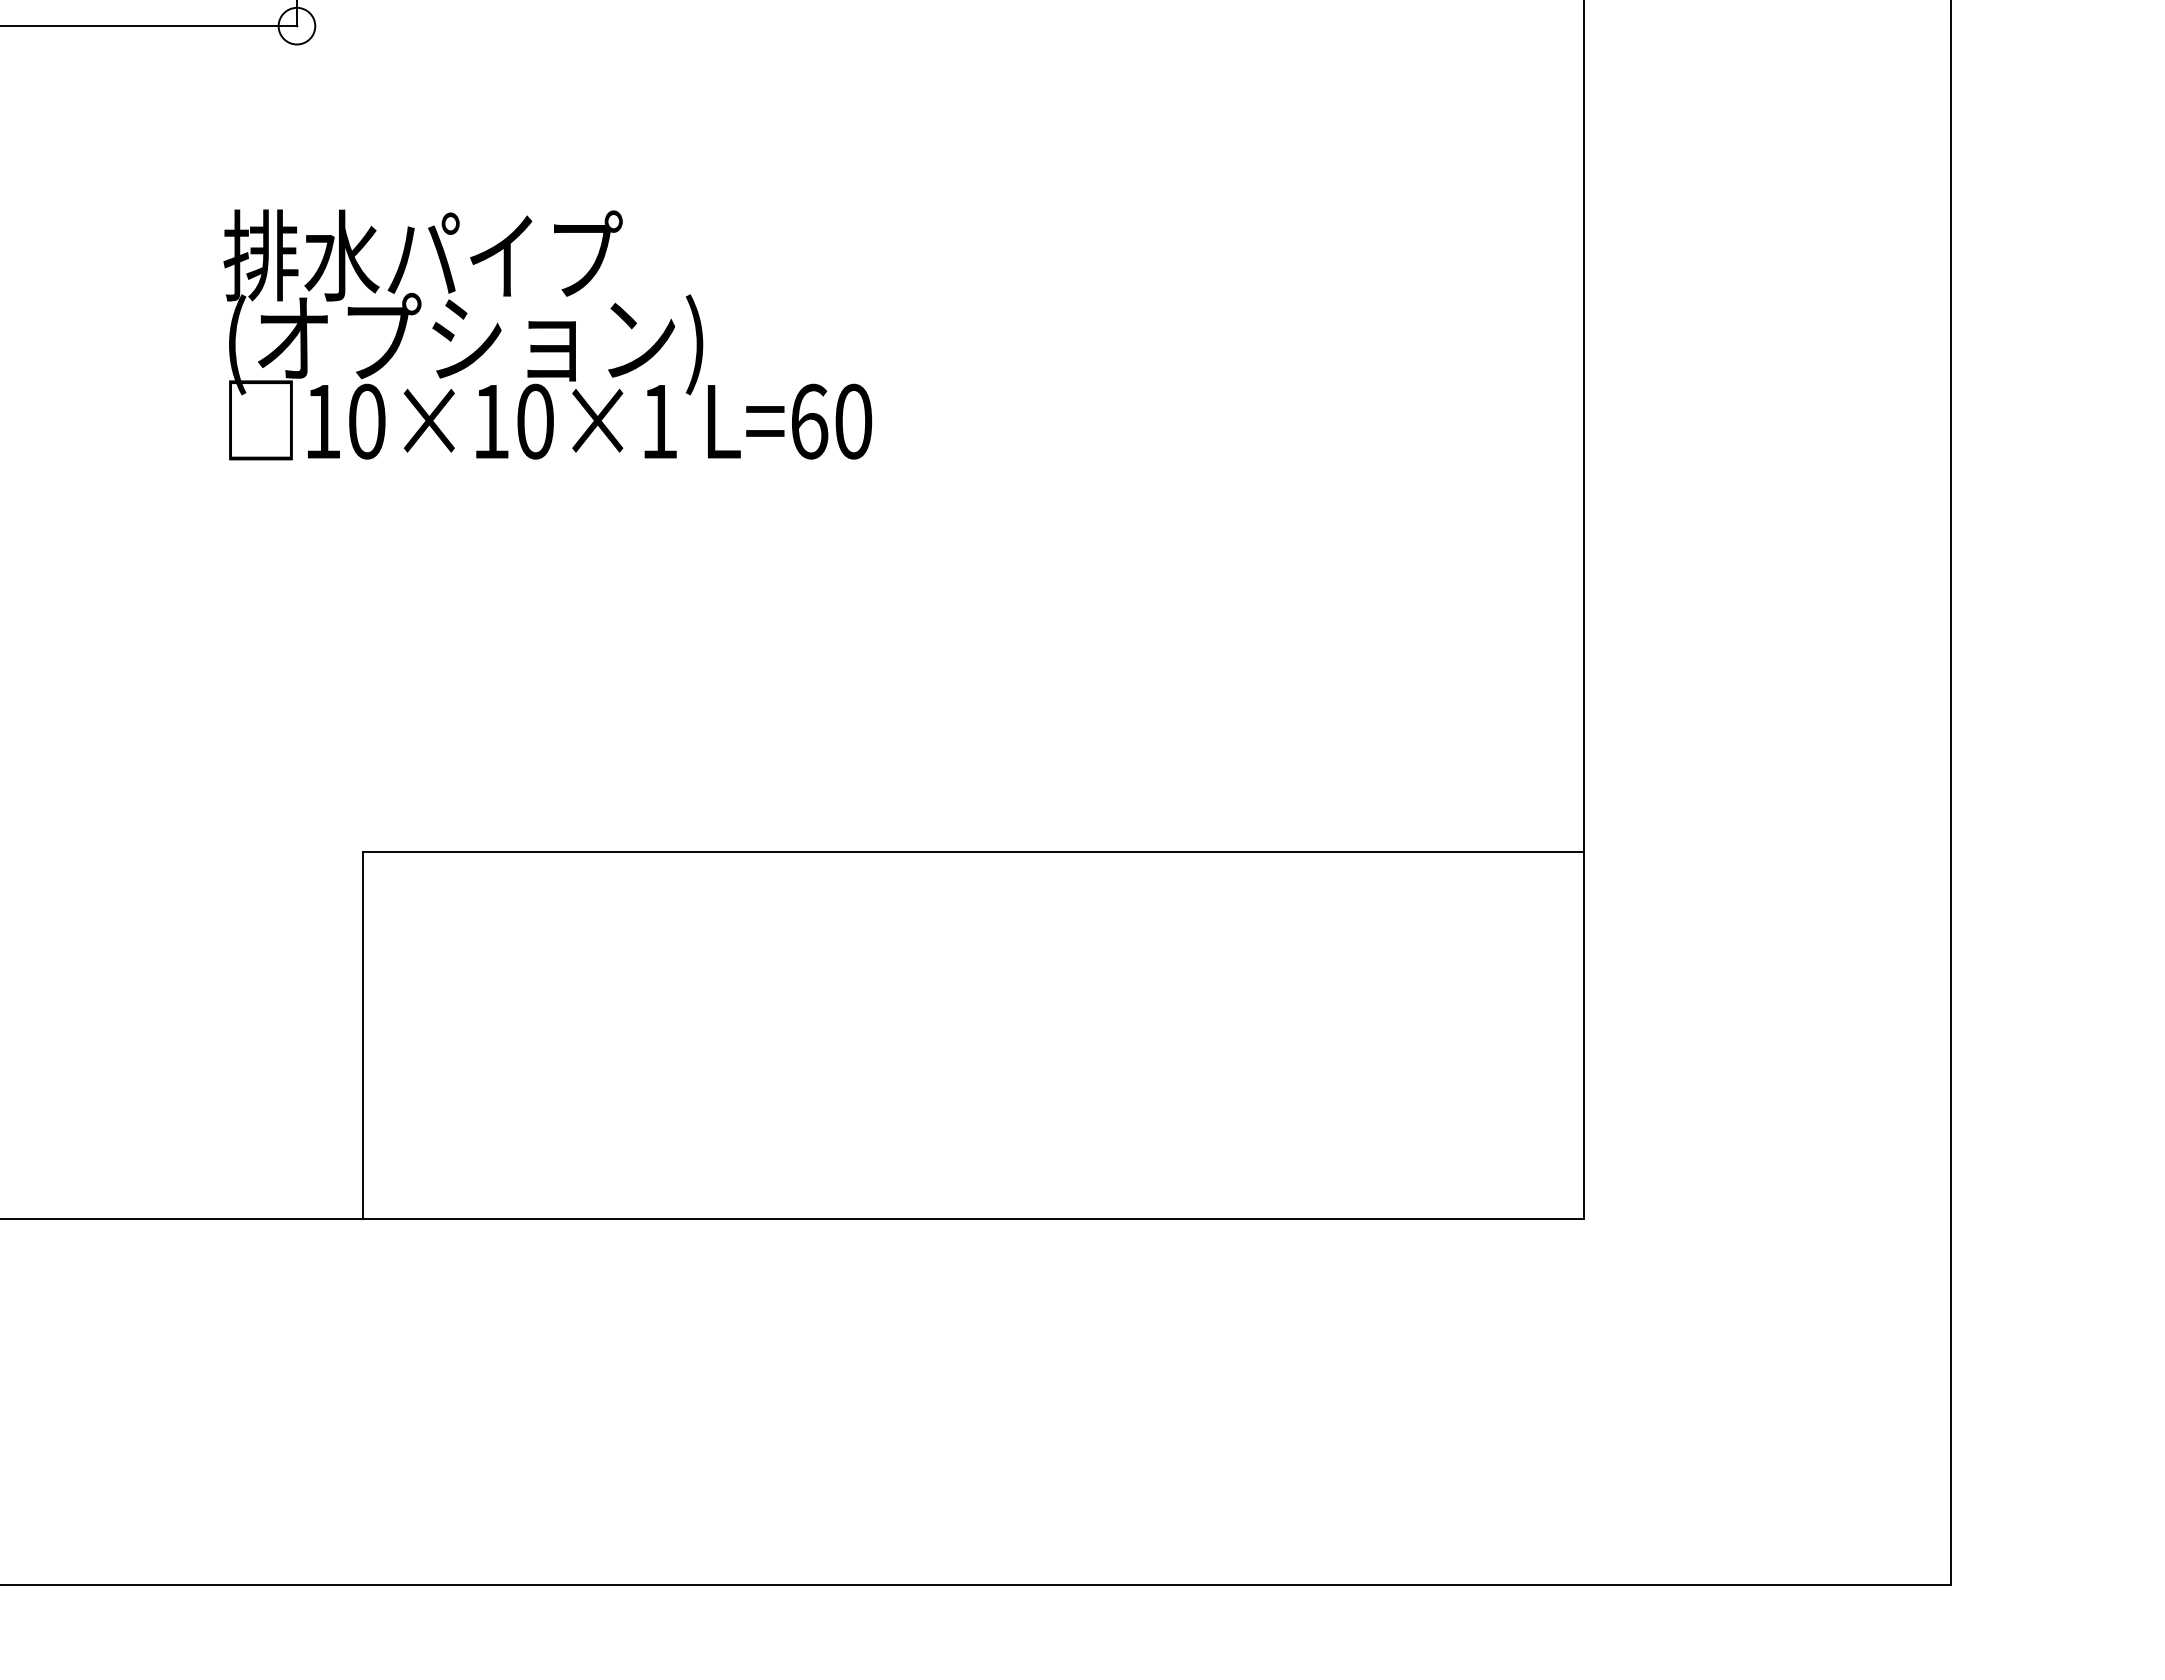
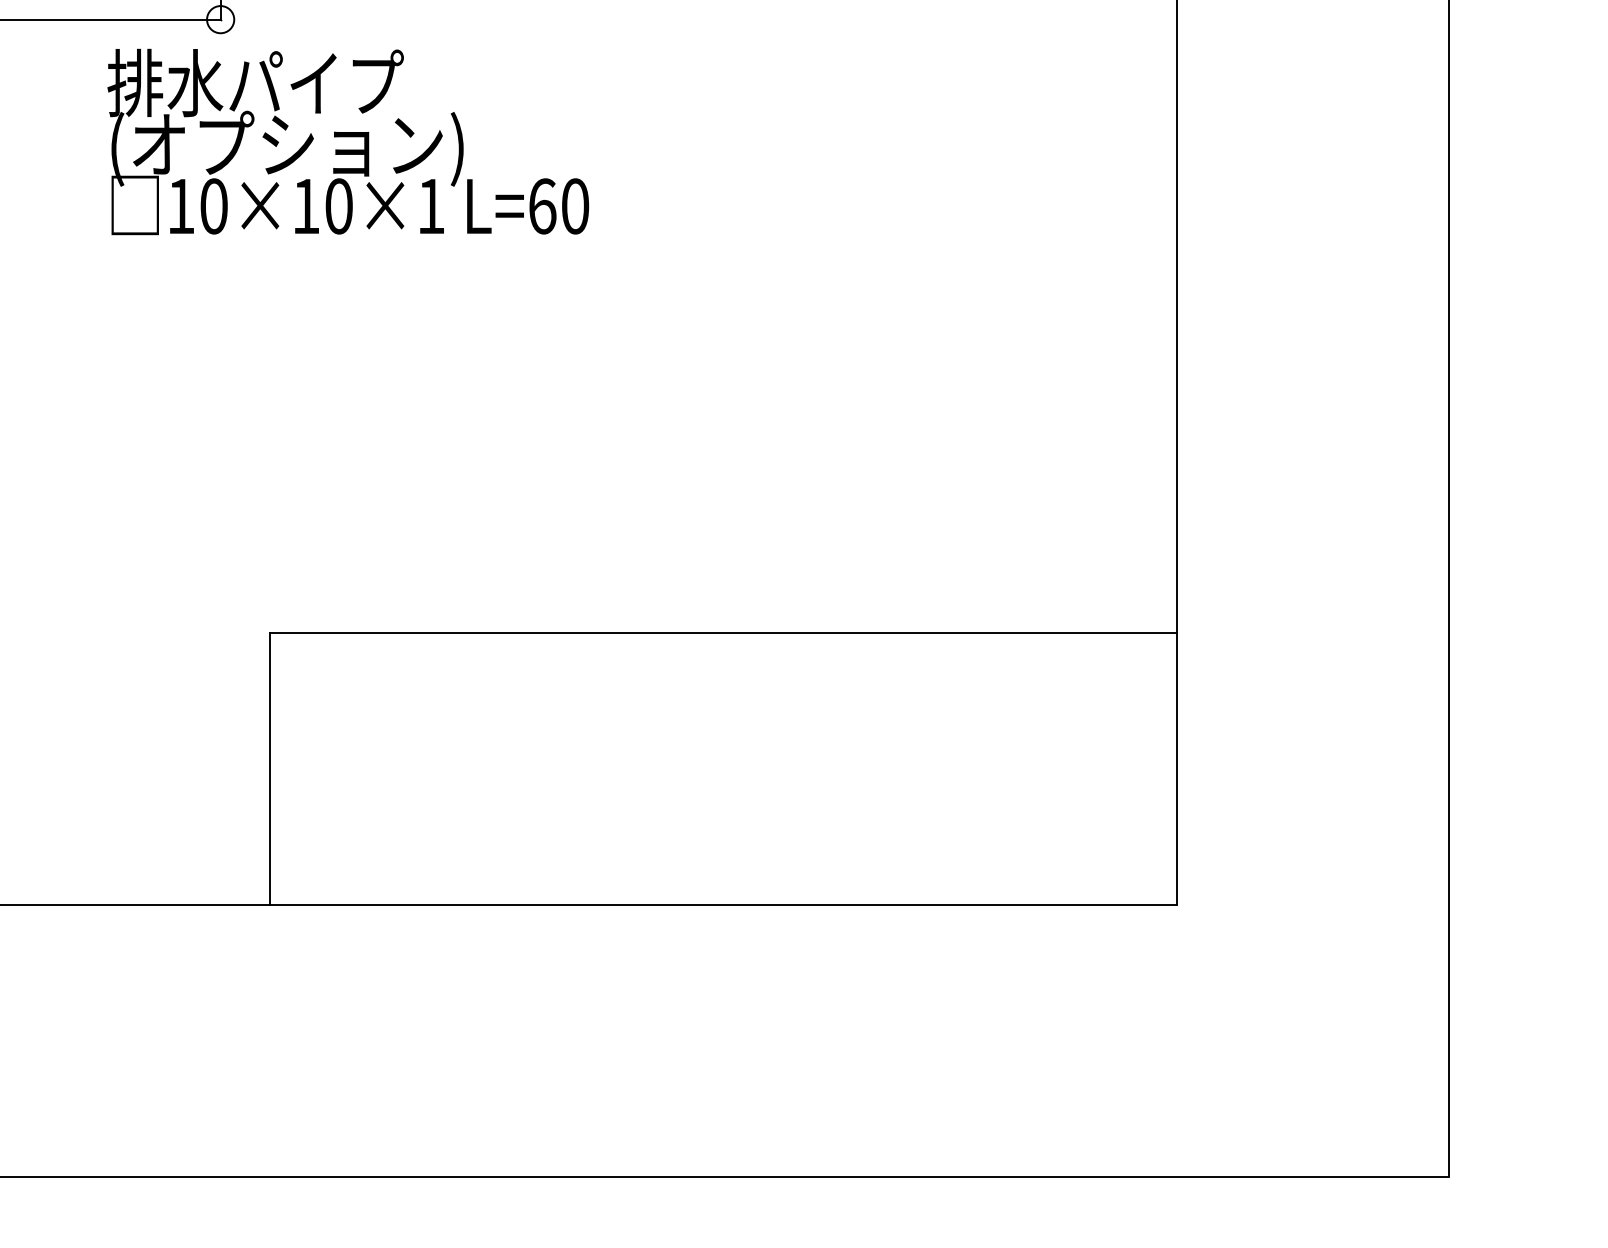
text: (547, 334) -> (348, 141), moved

